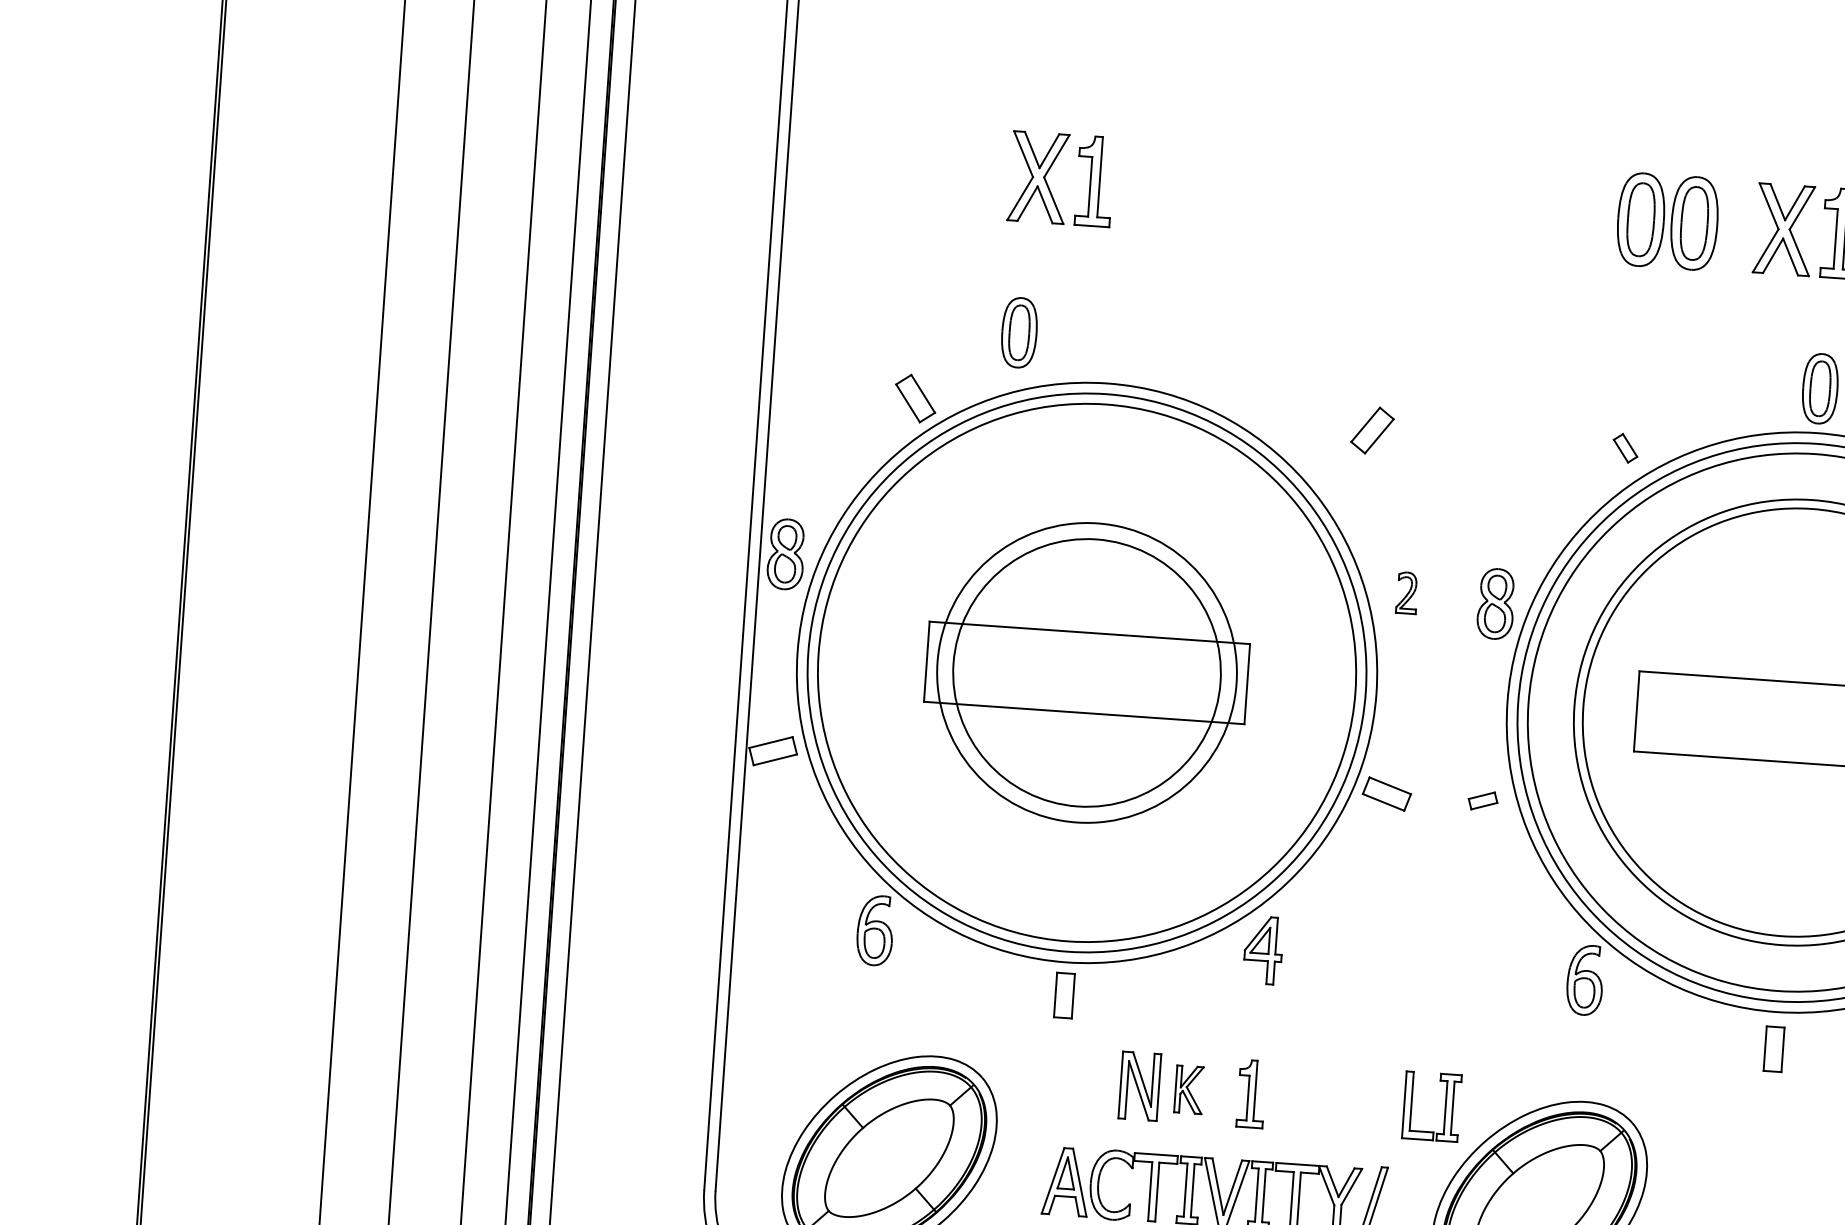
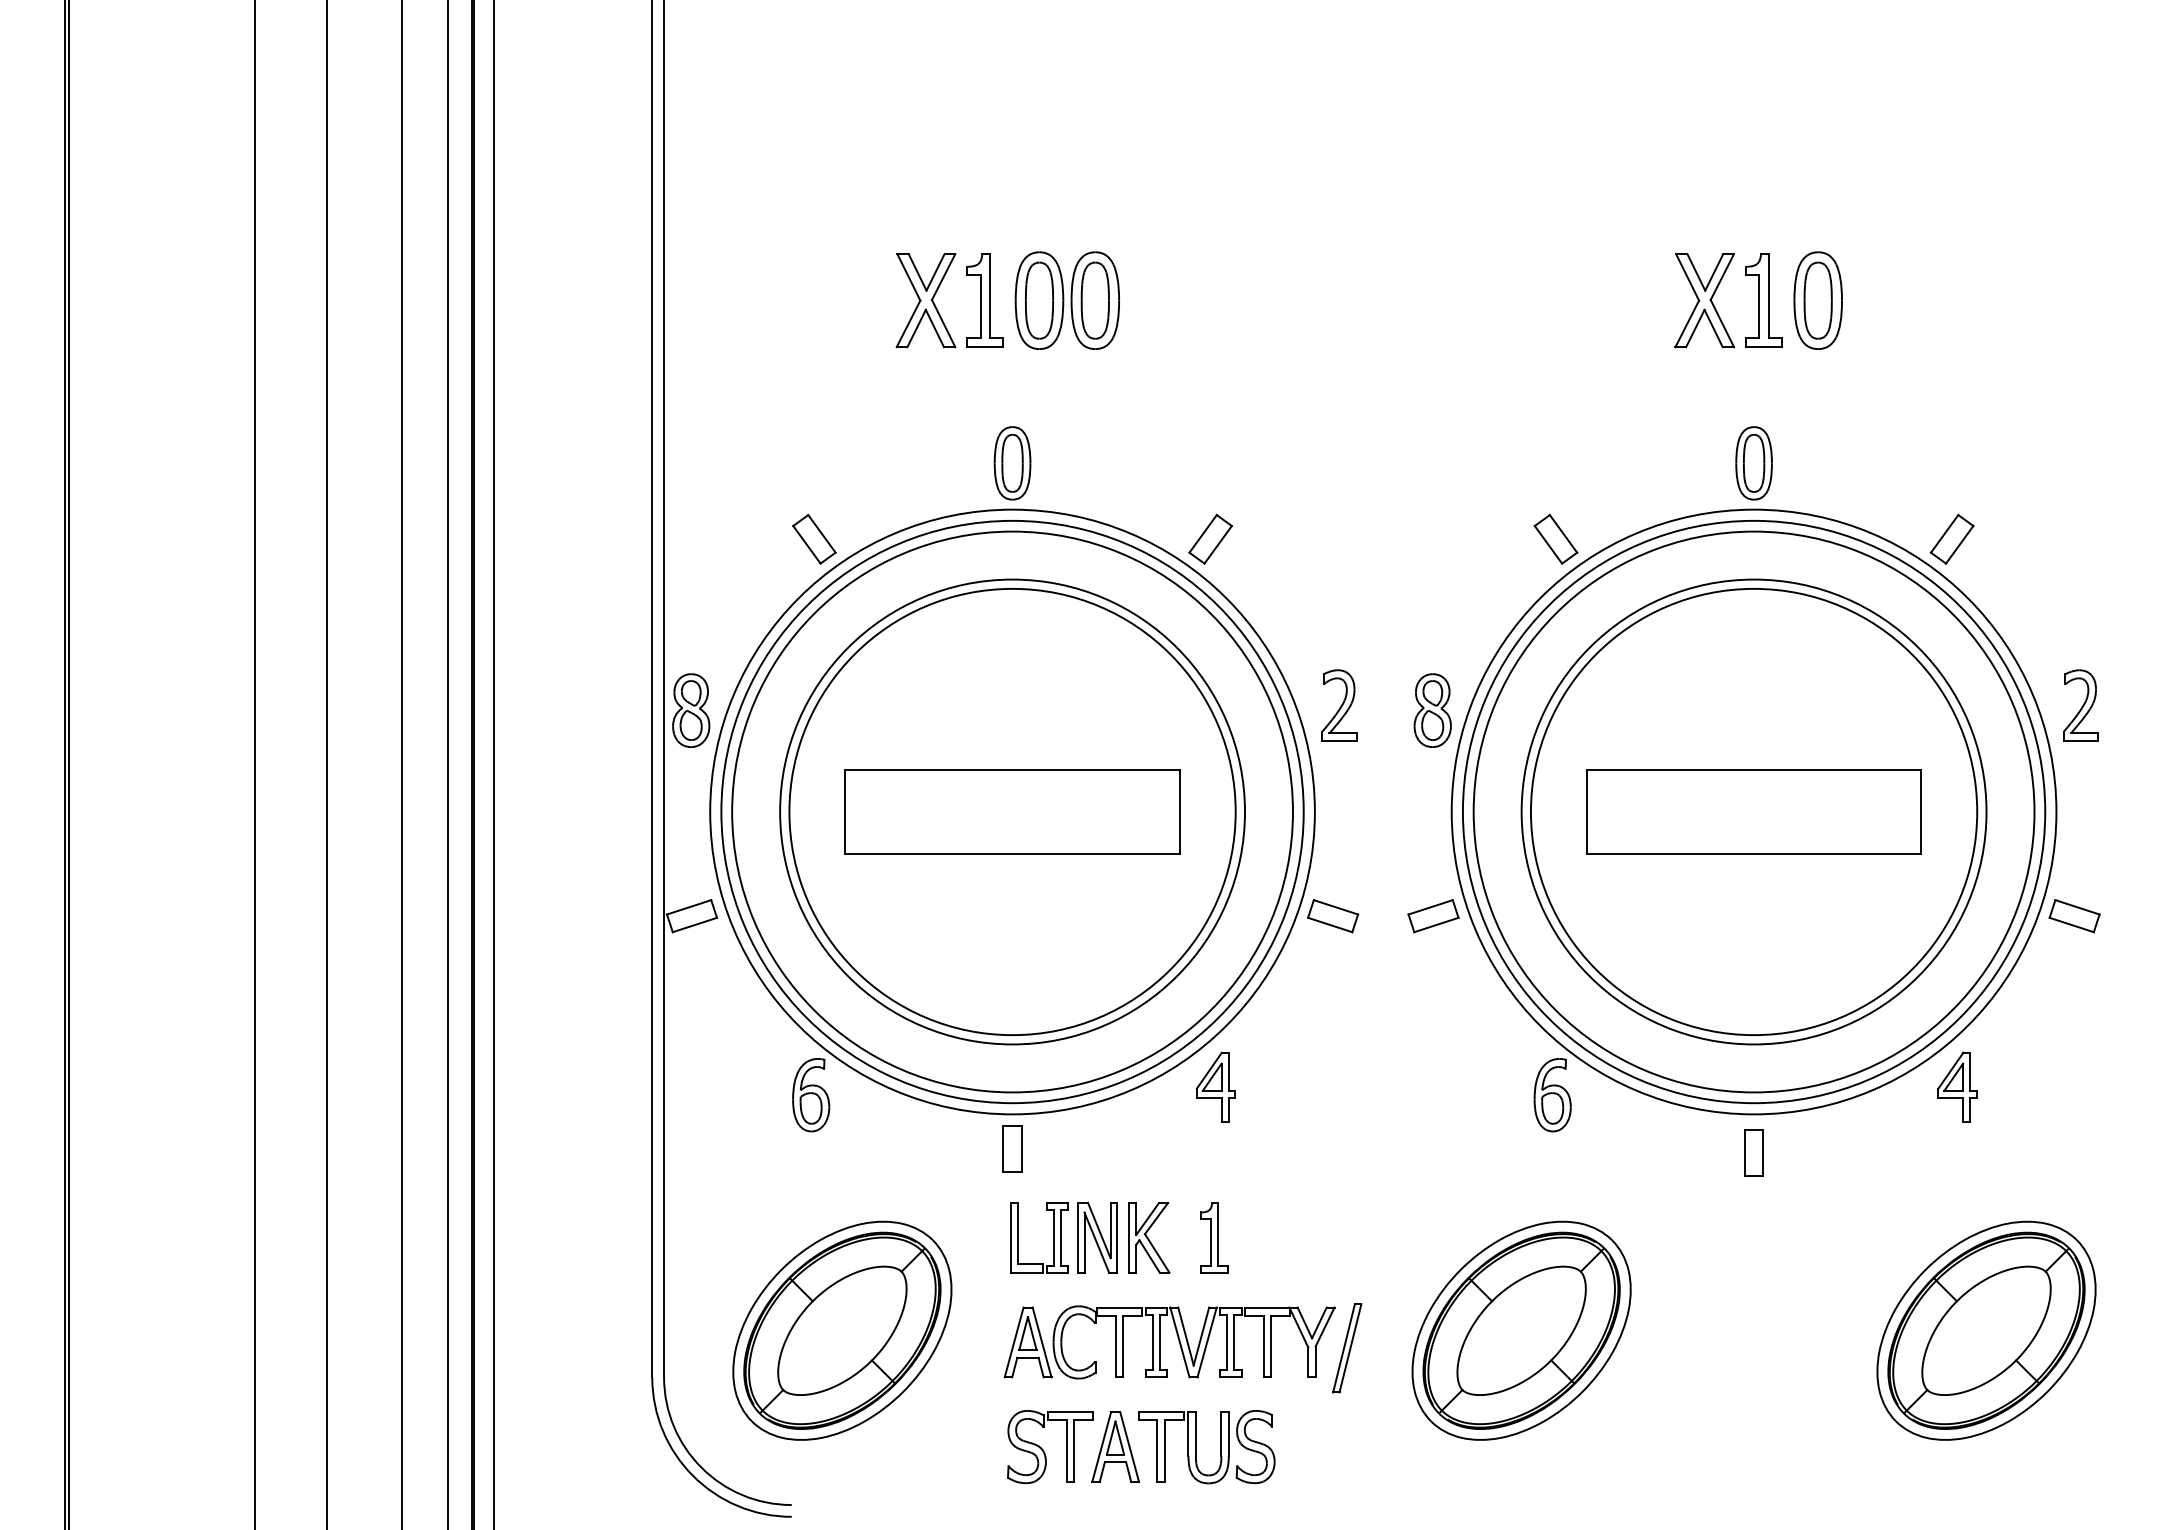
part: (1666, 221) -> (1066, 300), moved
part: (1019, 332) -> (1012, 463), moved
part: (1372, 429) -> (1210, 538), moved
part: (1625, 448) -> (1555, 539), size x1.67
part: (1407, 592) -> (1339, 705), size x1.67
circle: (1087, 672) -> (1012, 811), size x1.43
circle: (1087, 672) -> (1012, 811), size x1.67
part: (1483, 801) -> (1433, 916), size x1.67
part: (1189, 1089) -> (1149, 1237), size x1.43
part: (1445, 1107) -> (1053, 1237), moved

